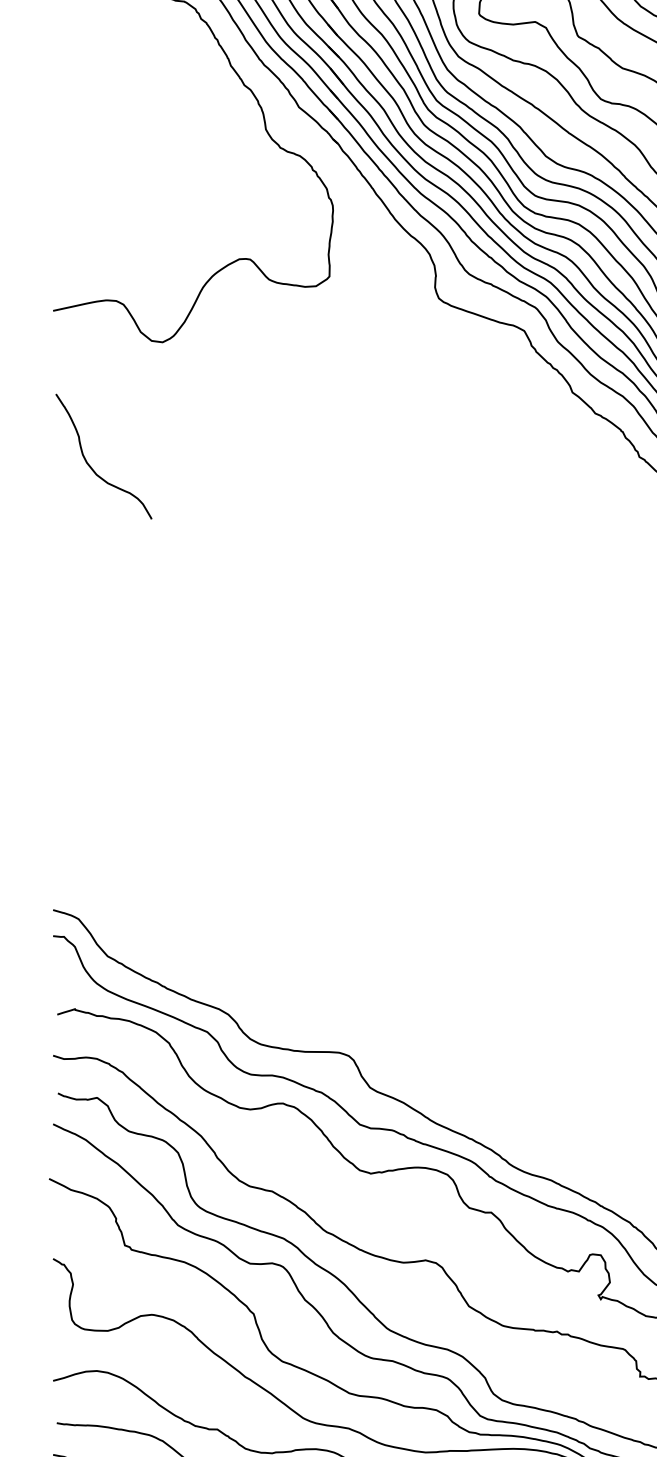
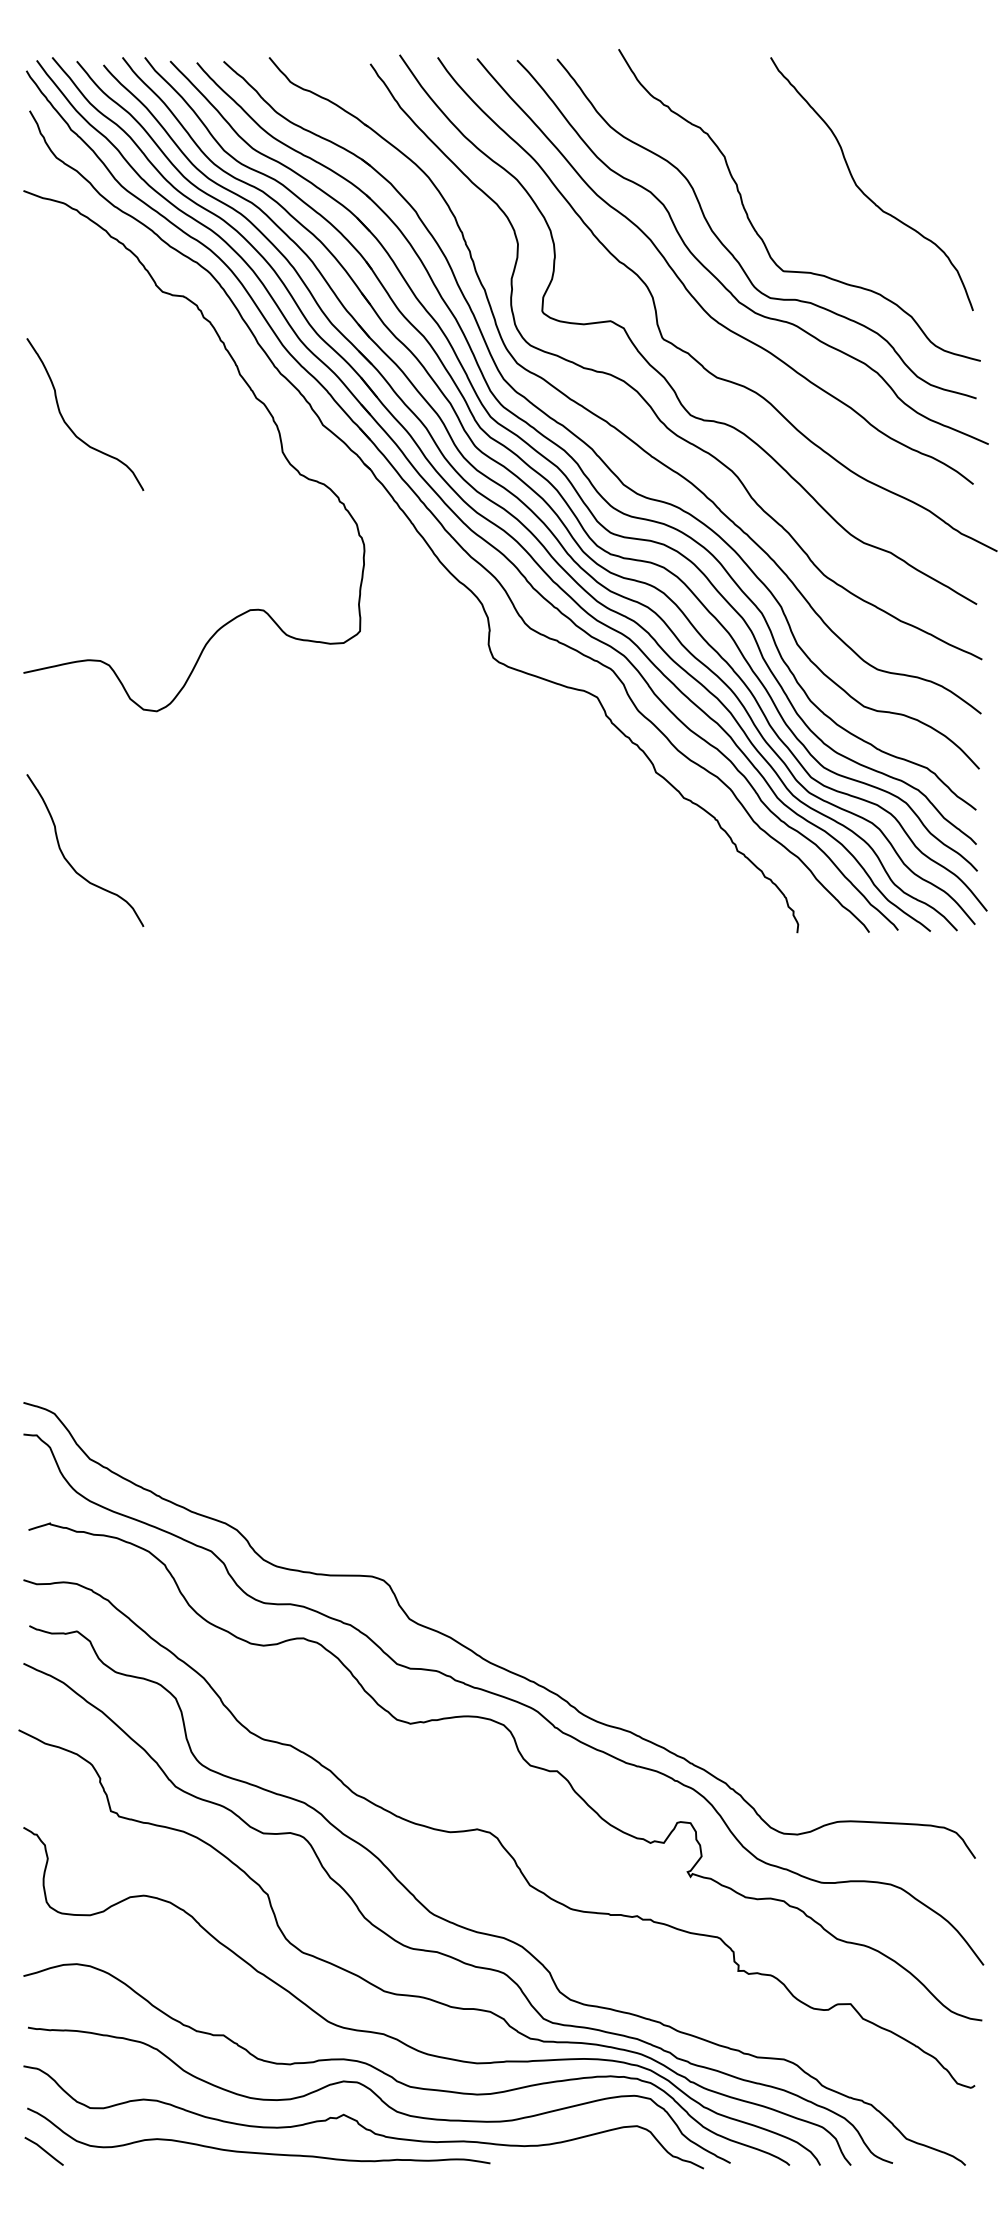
curve: (92, 110) -> (71, 428), added

